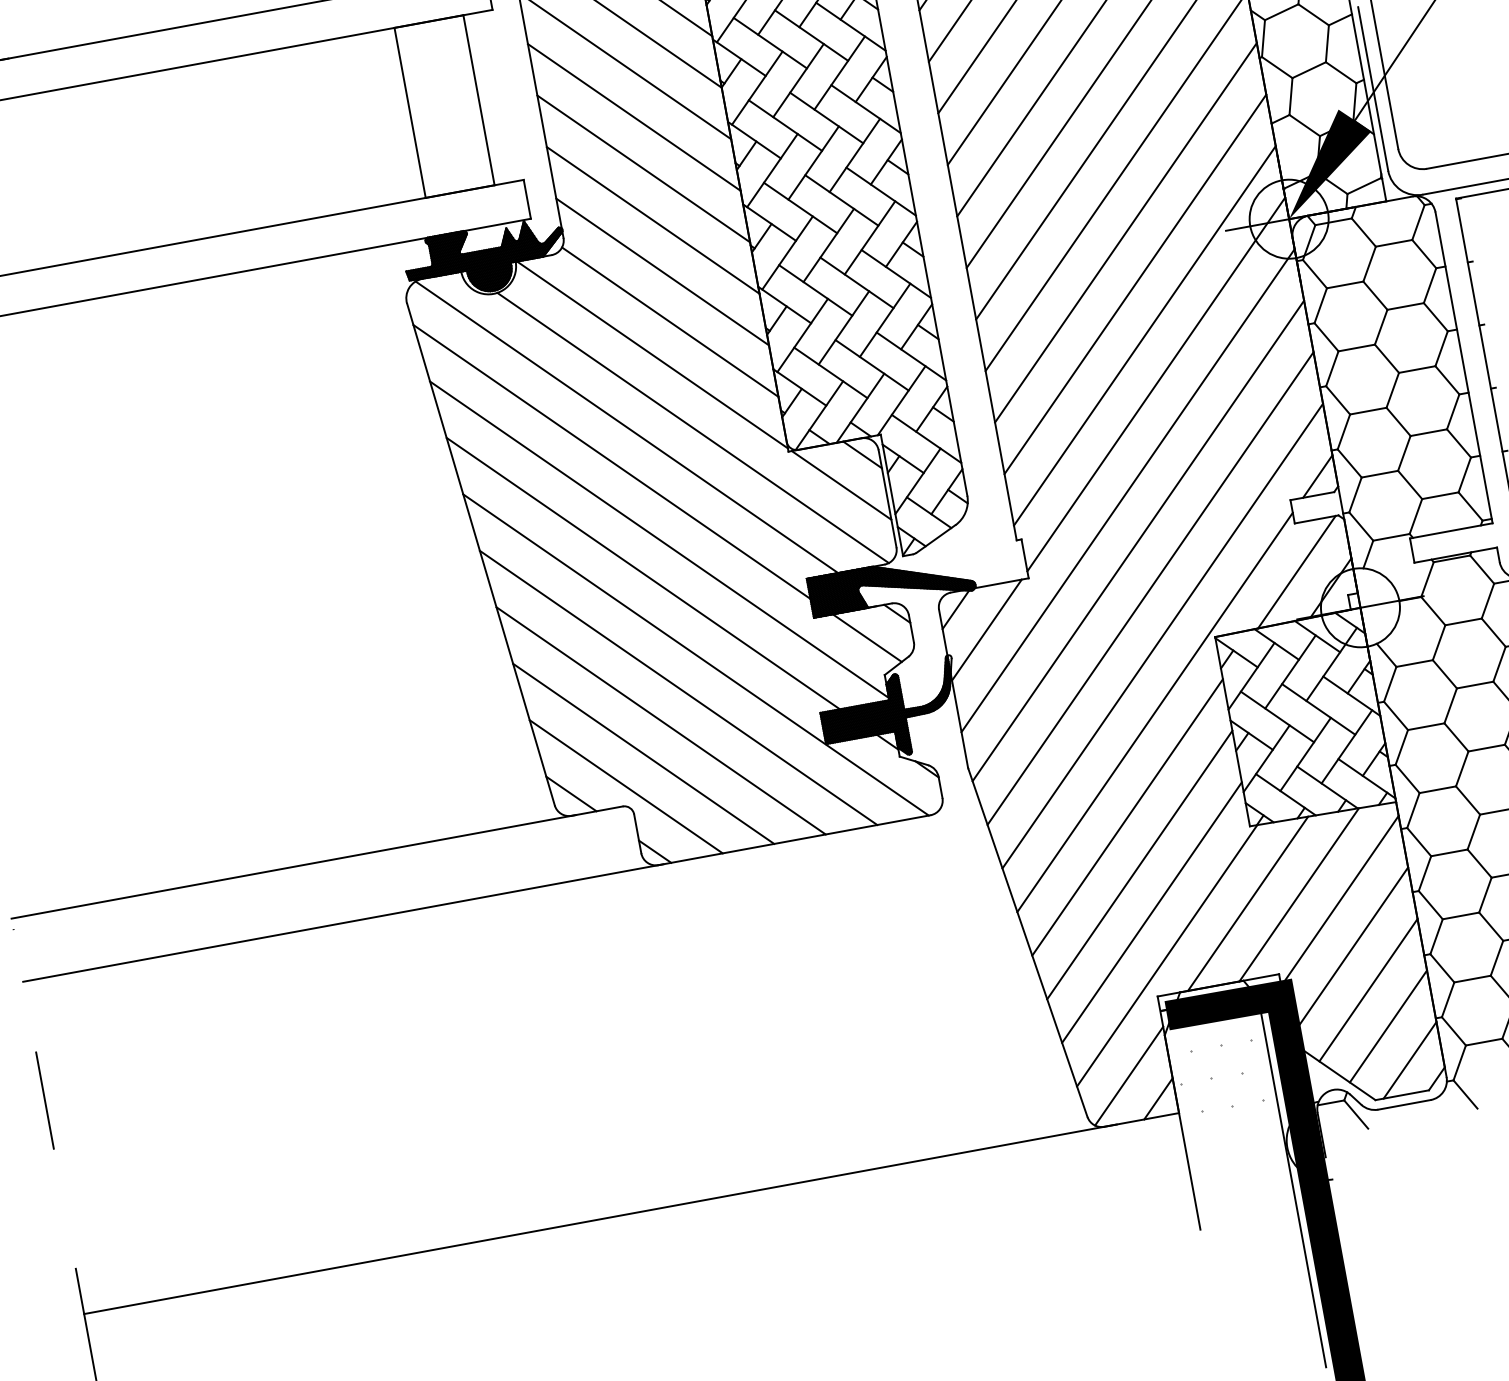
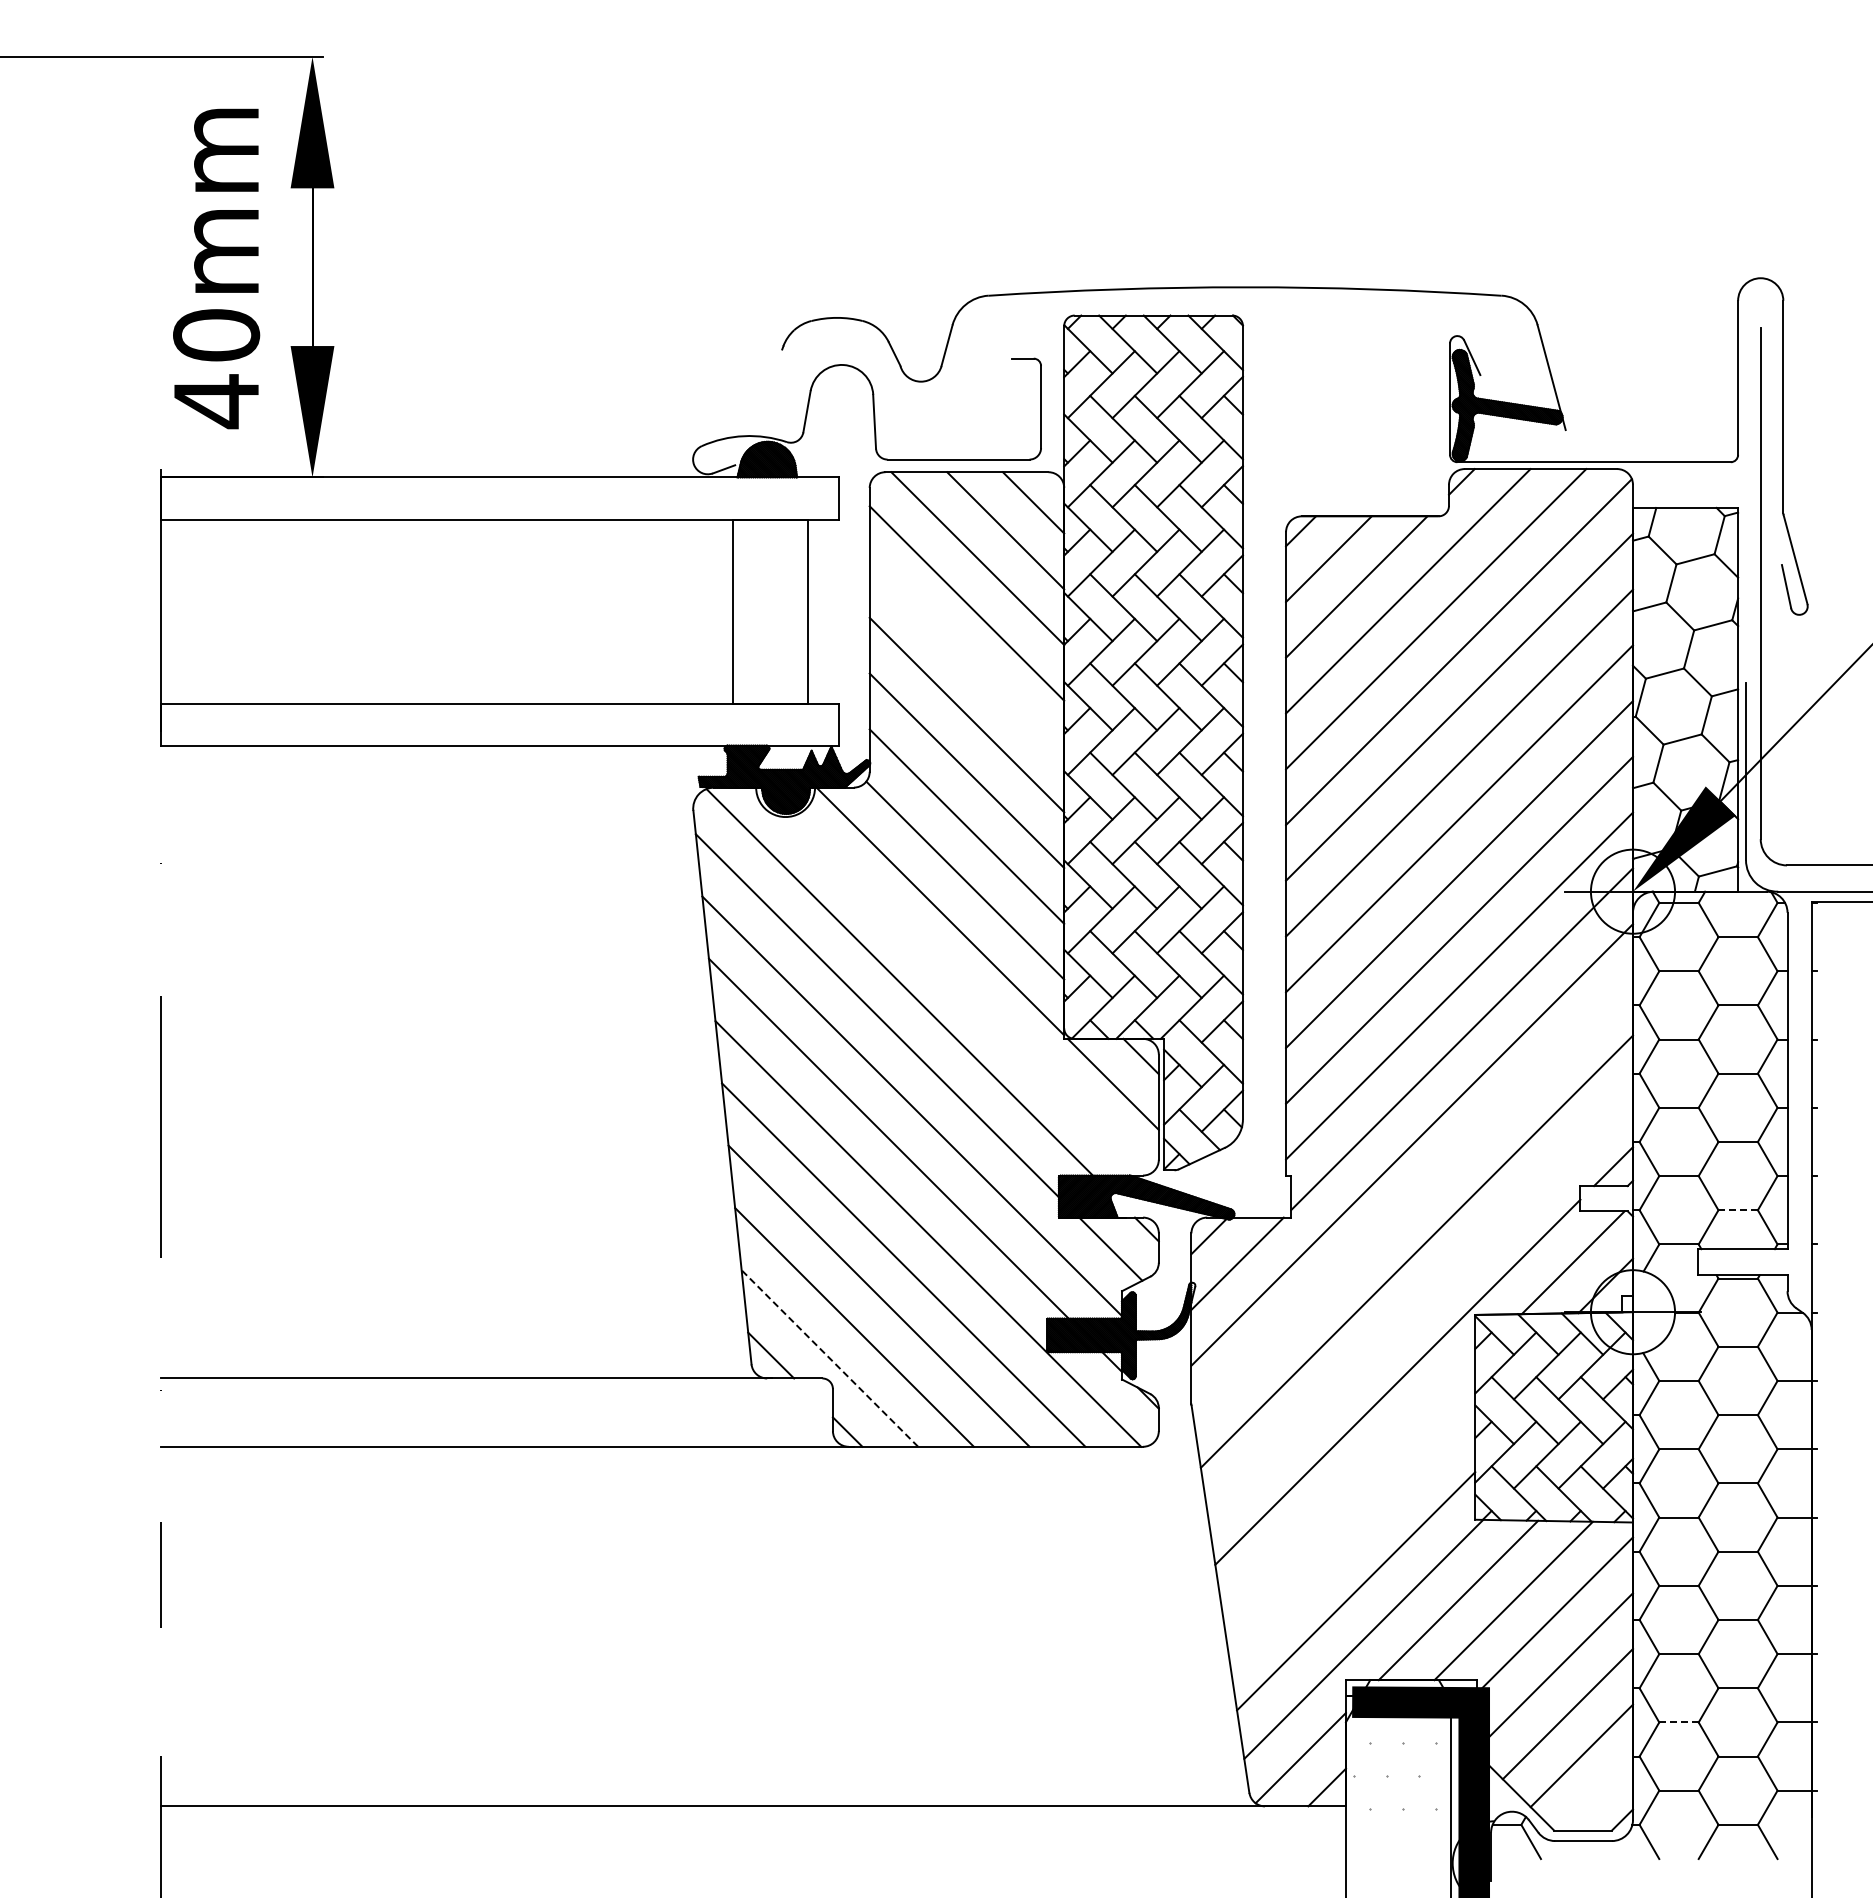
line: (633, 117) -> (966, 659), removed
line: (692, 427) -> (968, 995), removed
line: (1440, 495) -> (1738, 1210), solid -> dashed
line: (1137, 541) -> (1412, 1199), removed
line: (1162, 635) -> (1420, 1303), removed
line: (625, 786) -> (829, 1358), solid -> dashed
line: (1127, 817) -> (1348, 1486), removed
line: (1139, 864) -> (1352, 1538), removed
line: (1472, 979) -> (1678, 1722), solid -> dashed
line: (1409, 1060) -> (1597, 1795), removed

